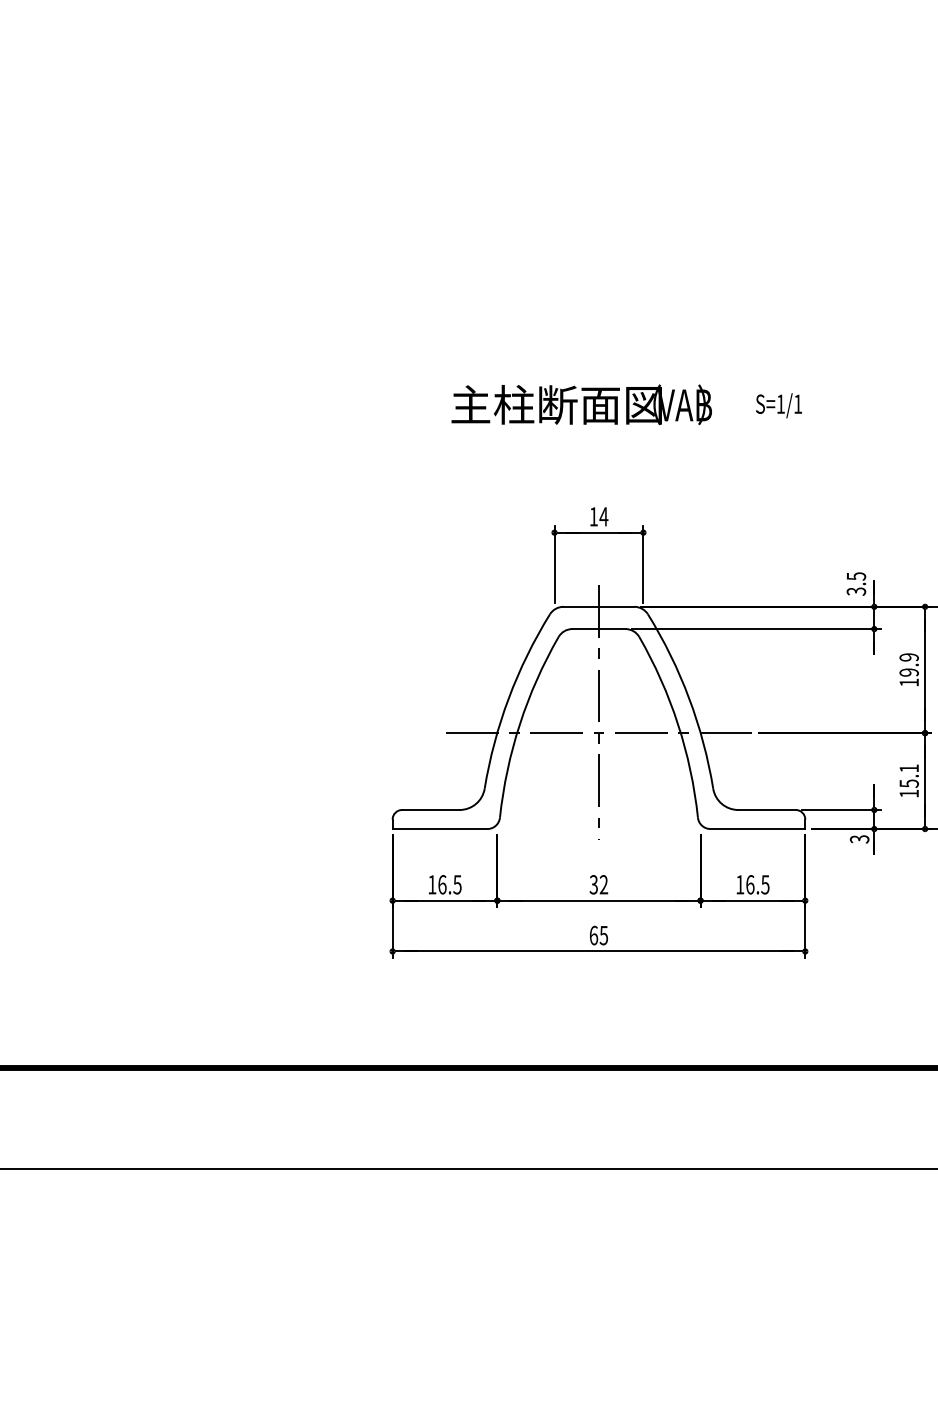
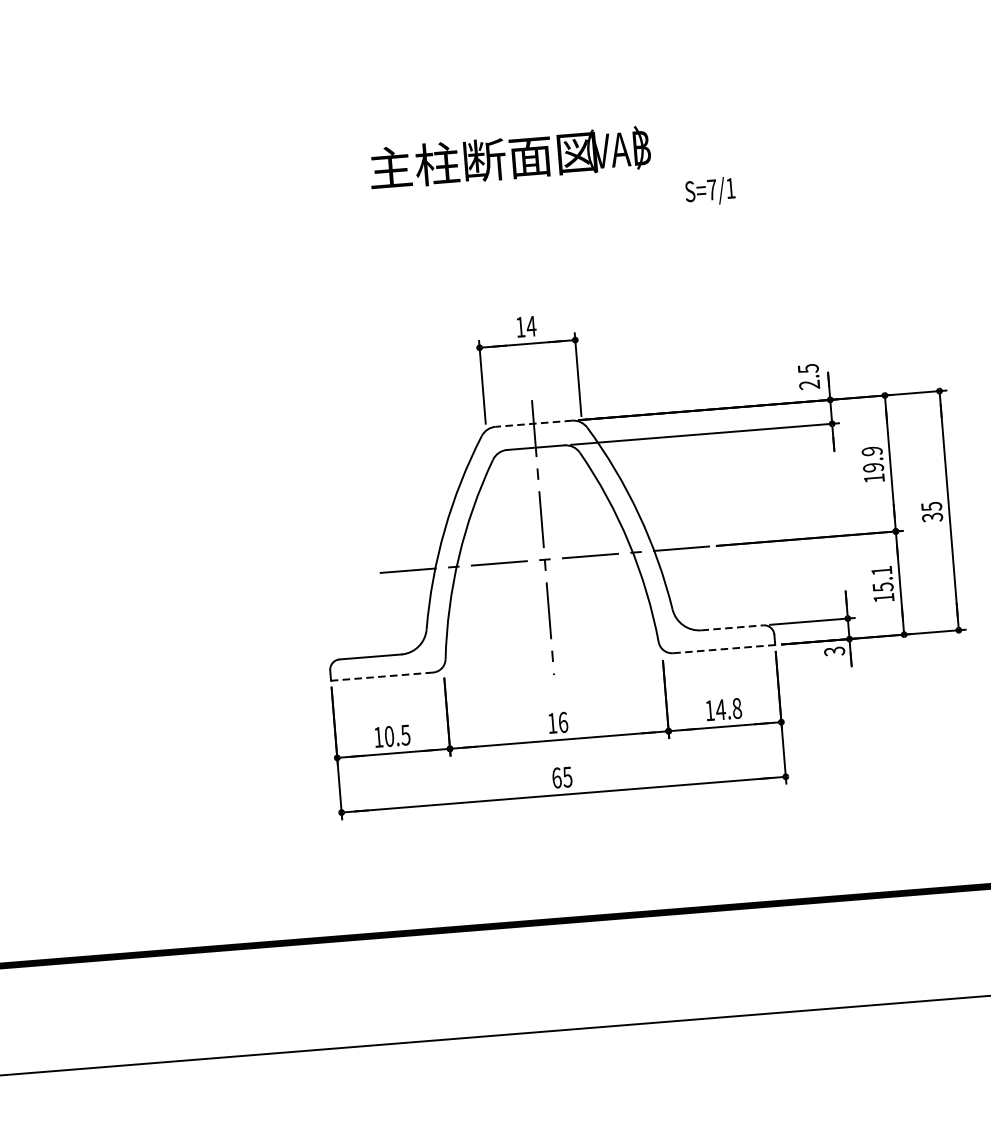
text: (780, 403) -> (711, 189), S=1/1 -> S=7/1
text: (581, 404) -> (509, 157), moved
text: (856, 591) -> (809, 384), 3.5 -> 2.5
line: (598, 606) -> (533, 423), solid -> dashed
line: (767, 809) -> (732, 627), solid -> dashed
line: (439, 829) -> (381, 677), solid -> dashed
line: (758, 829) -> (724, 649), solid -> dashed
text: (442, 884) -> (389, 736), 16.5 -> 10.5
text: (598, 884) -> (557, 722), 32 -> 16
text: (757, 884) -> (728, 708), 16.5 -> 14.8

